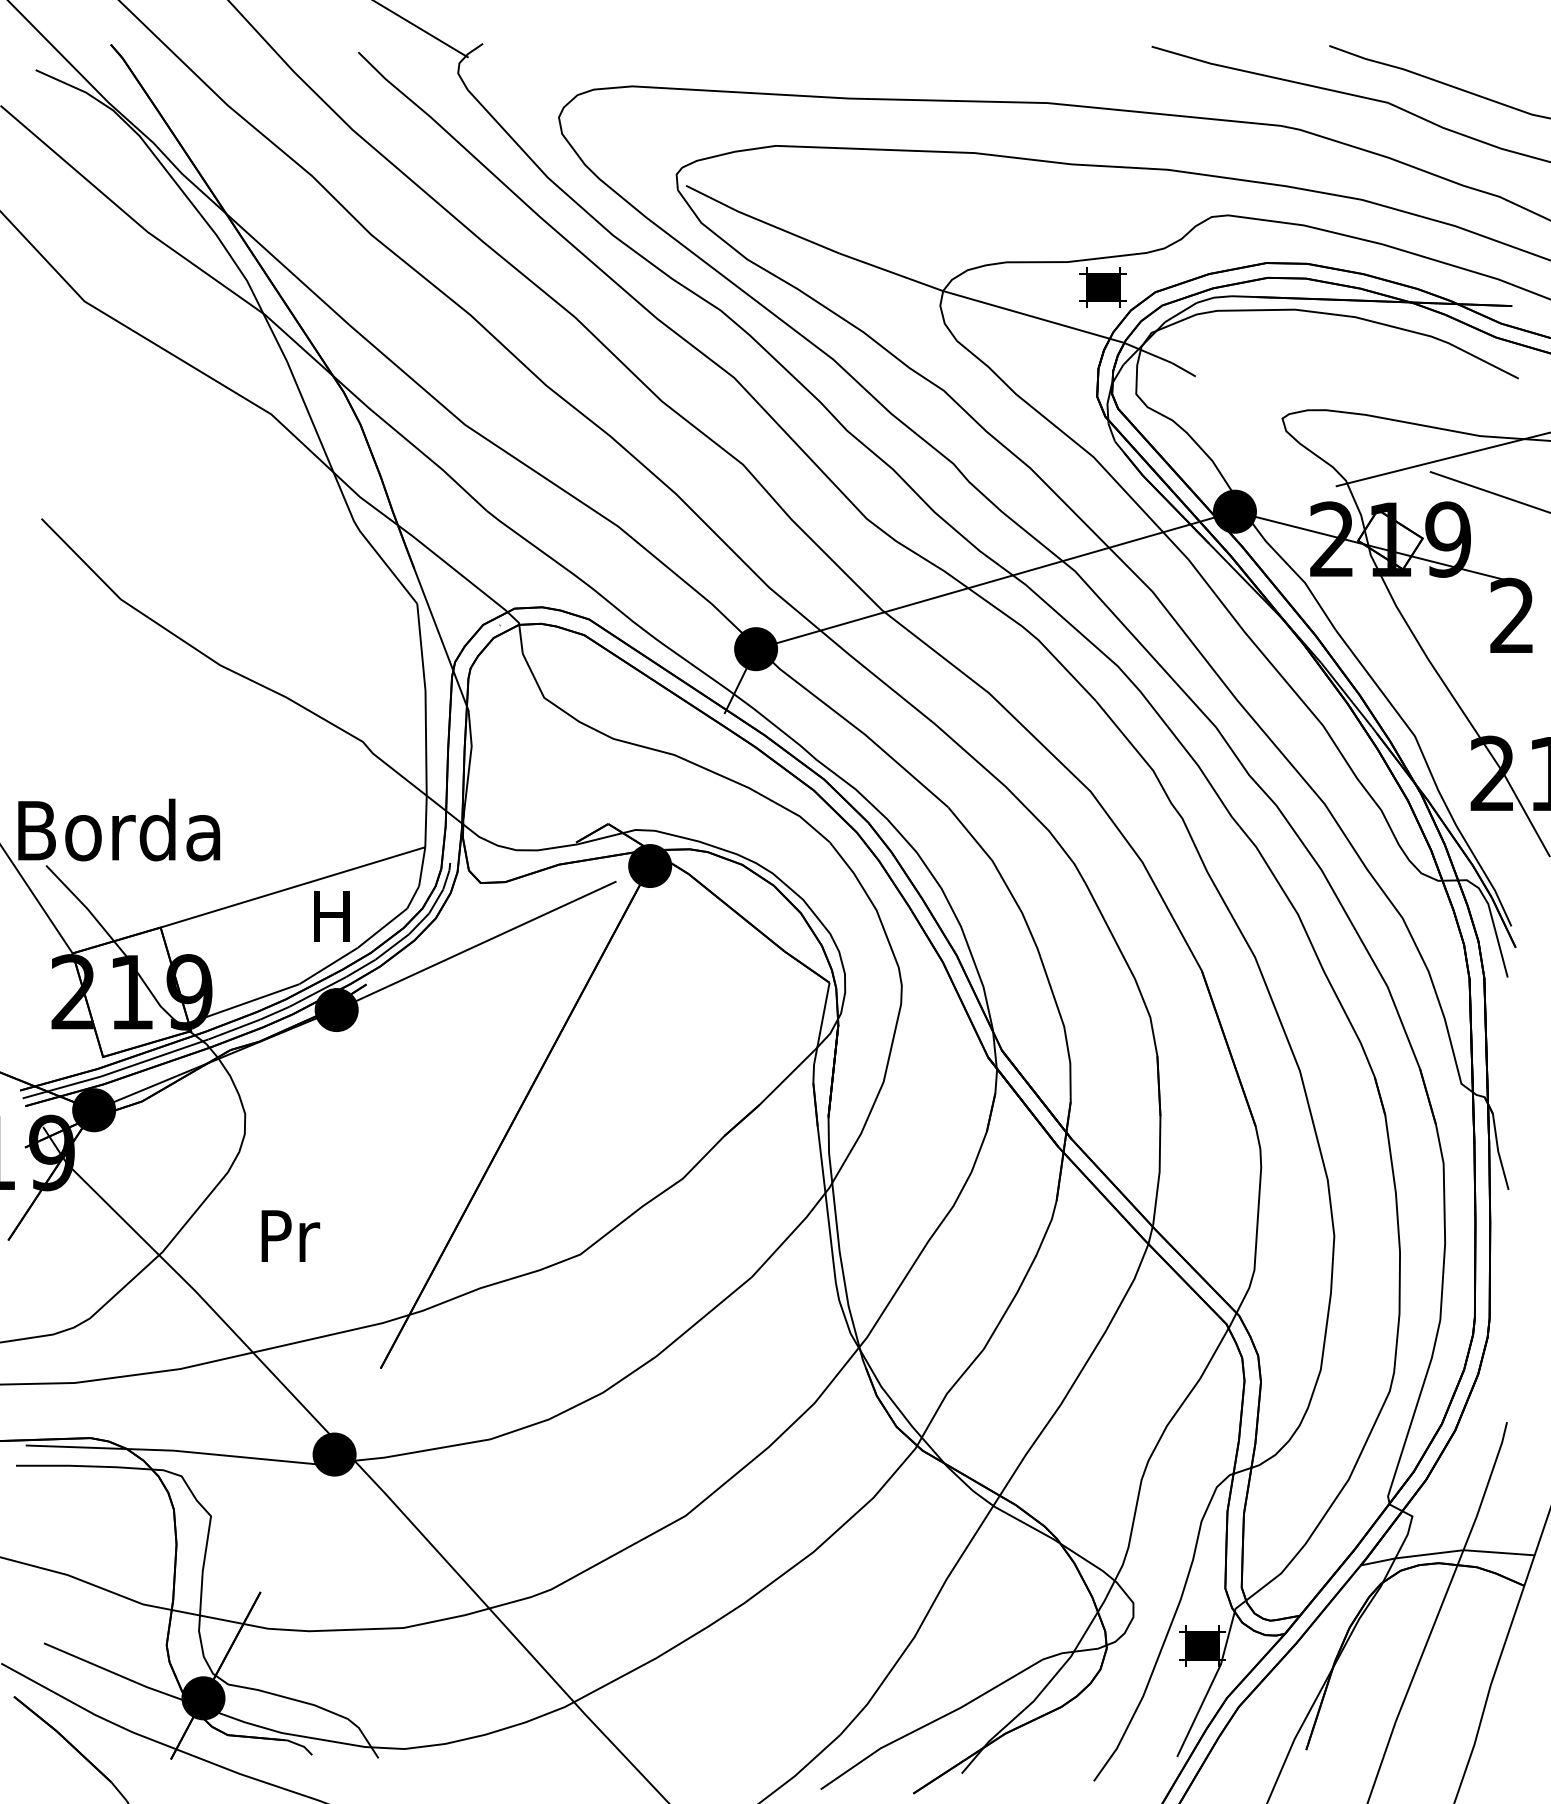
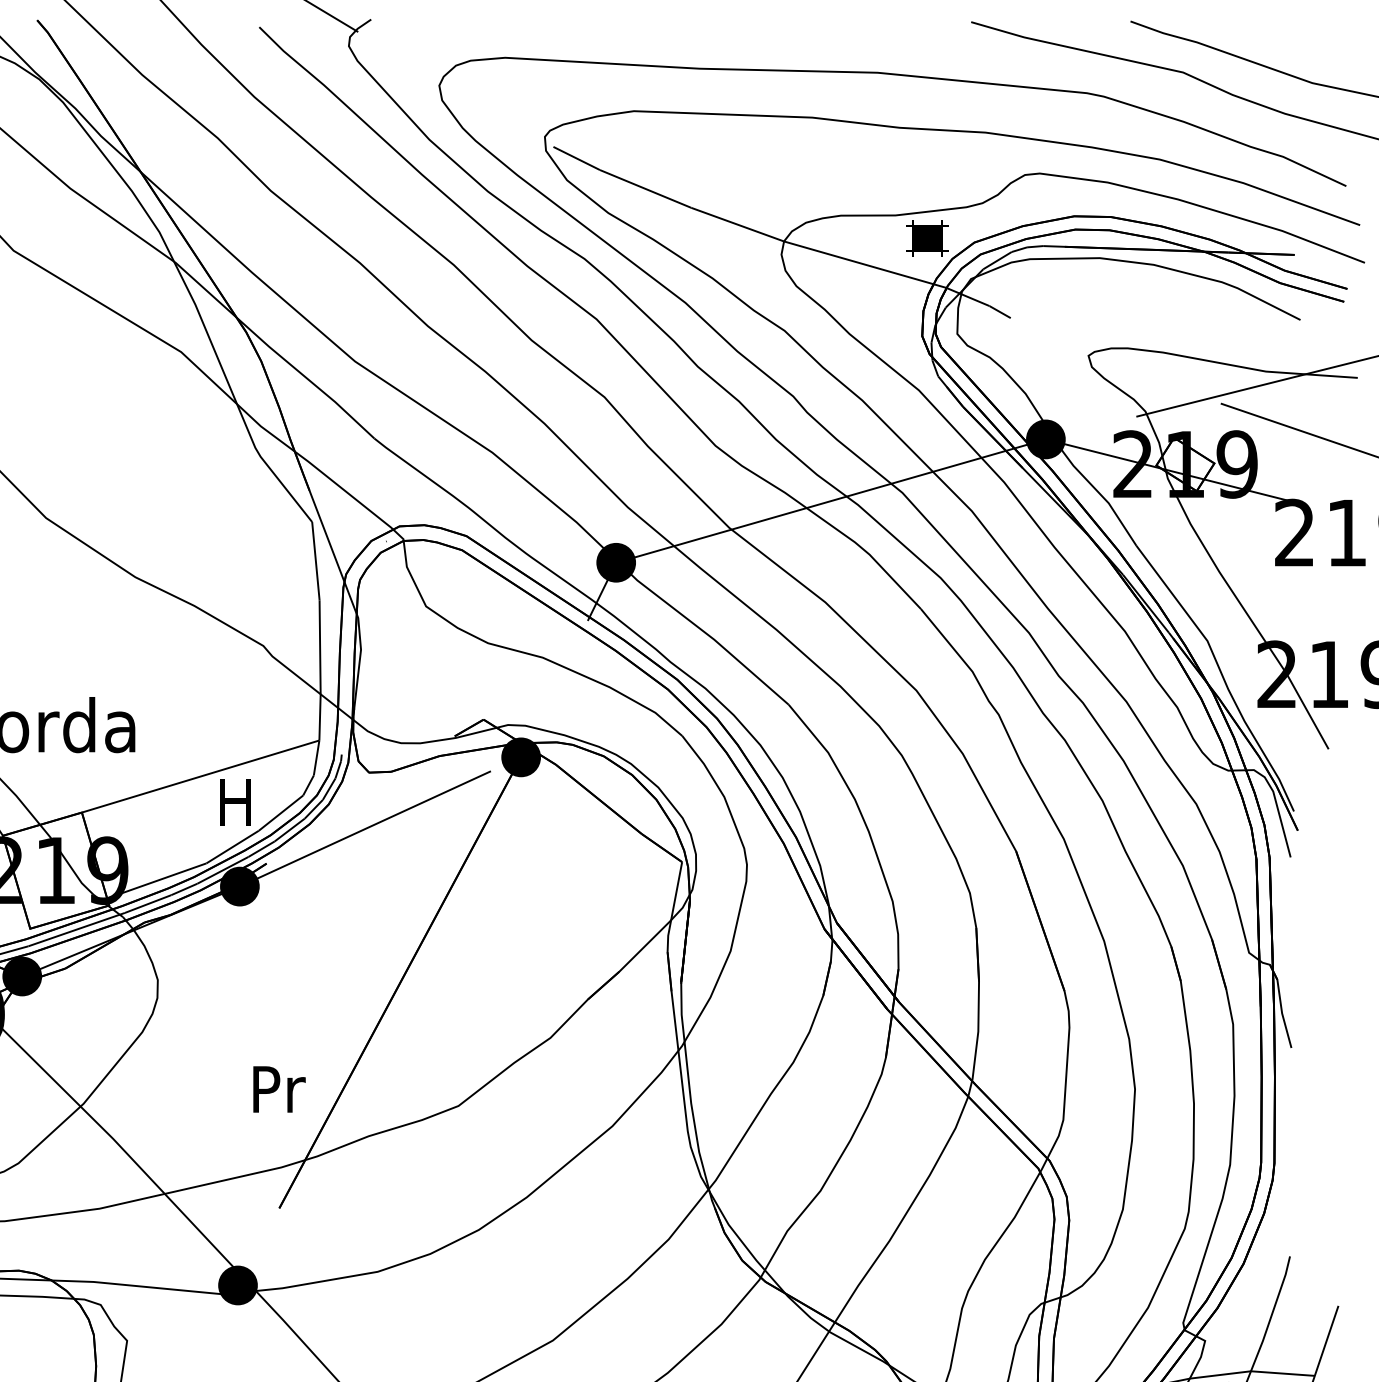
text: (290, 1235) -> (279, 1088), moved

